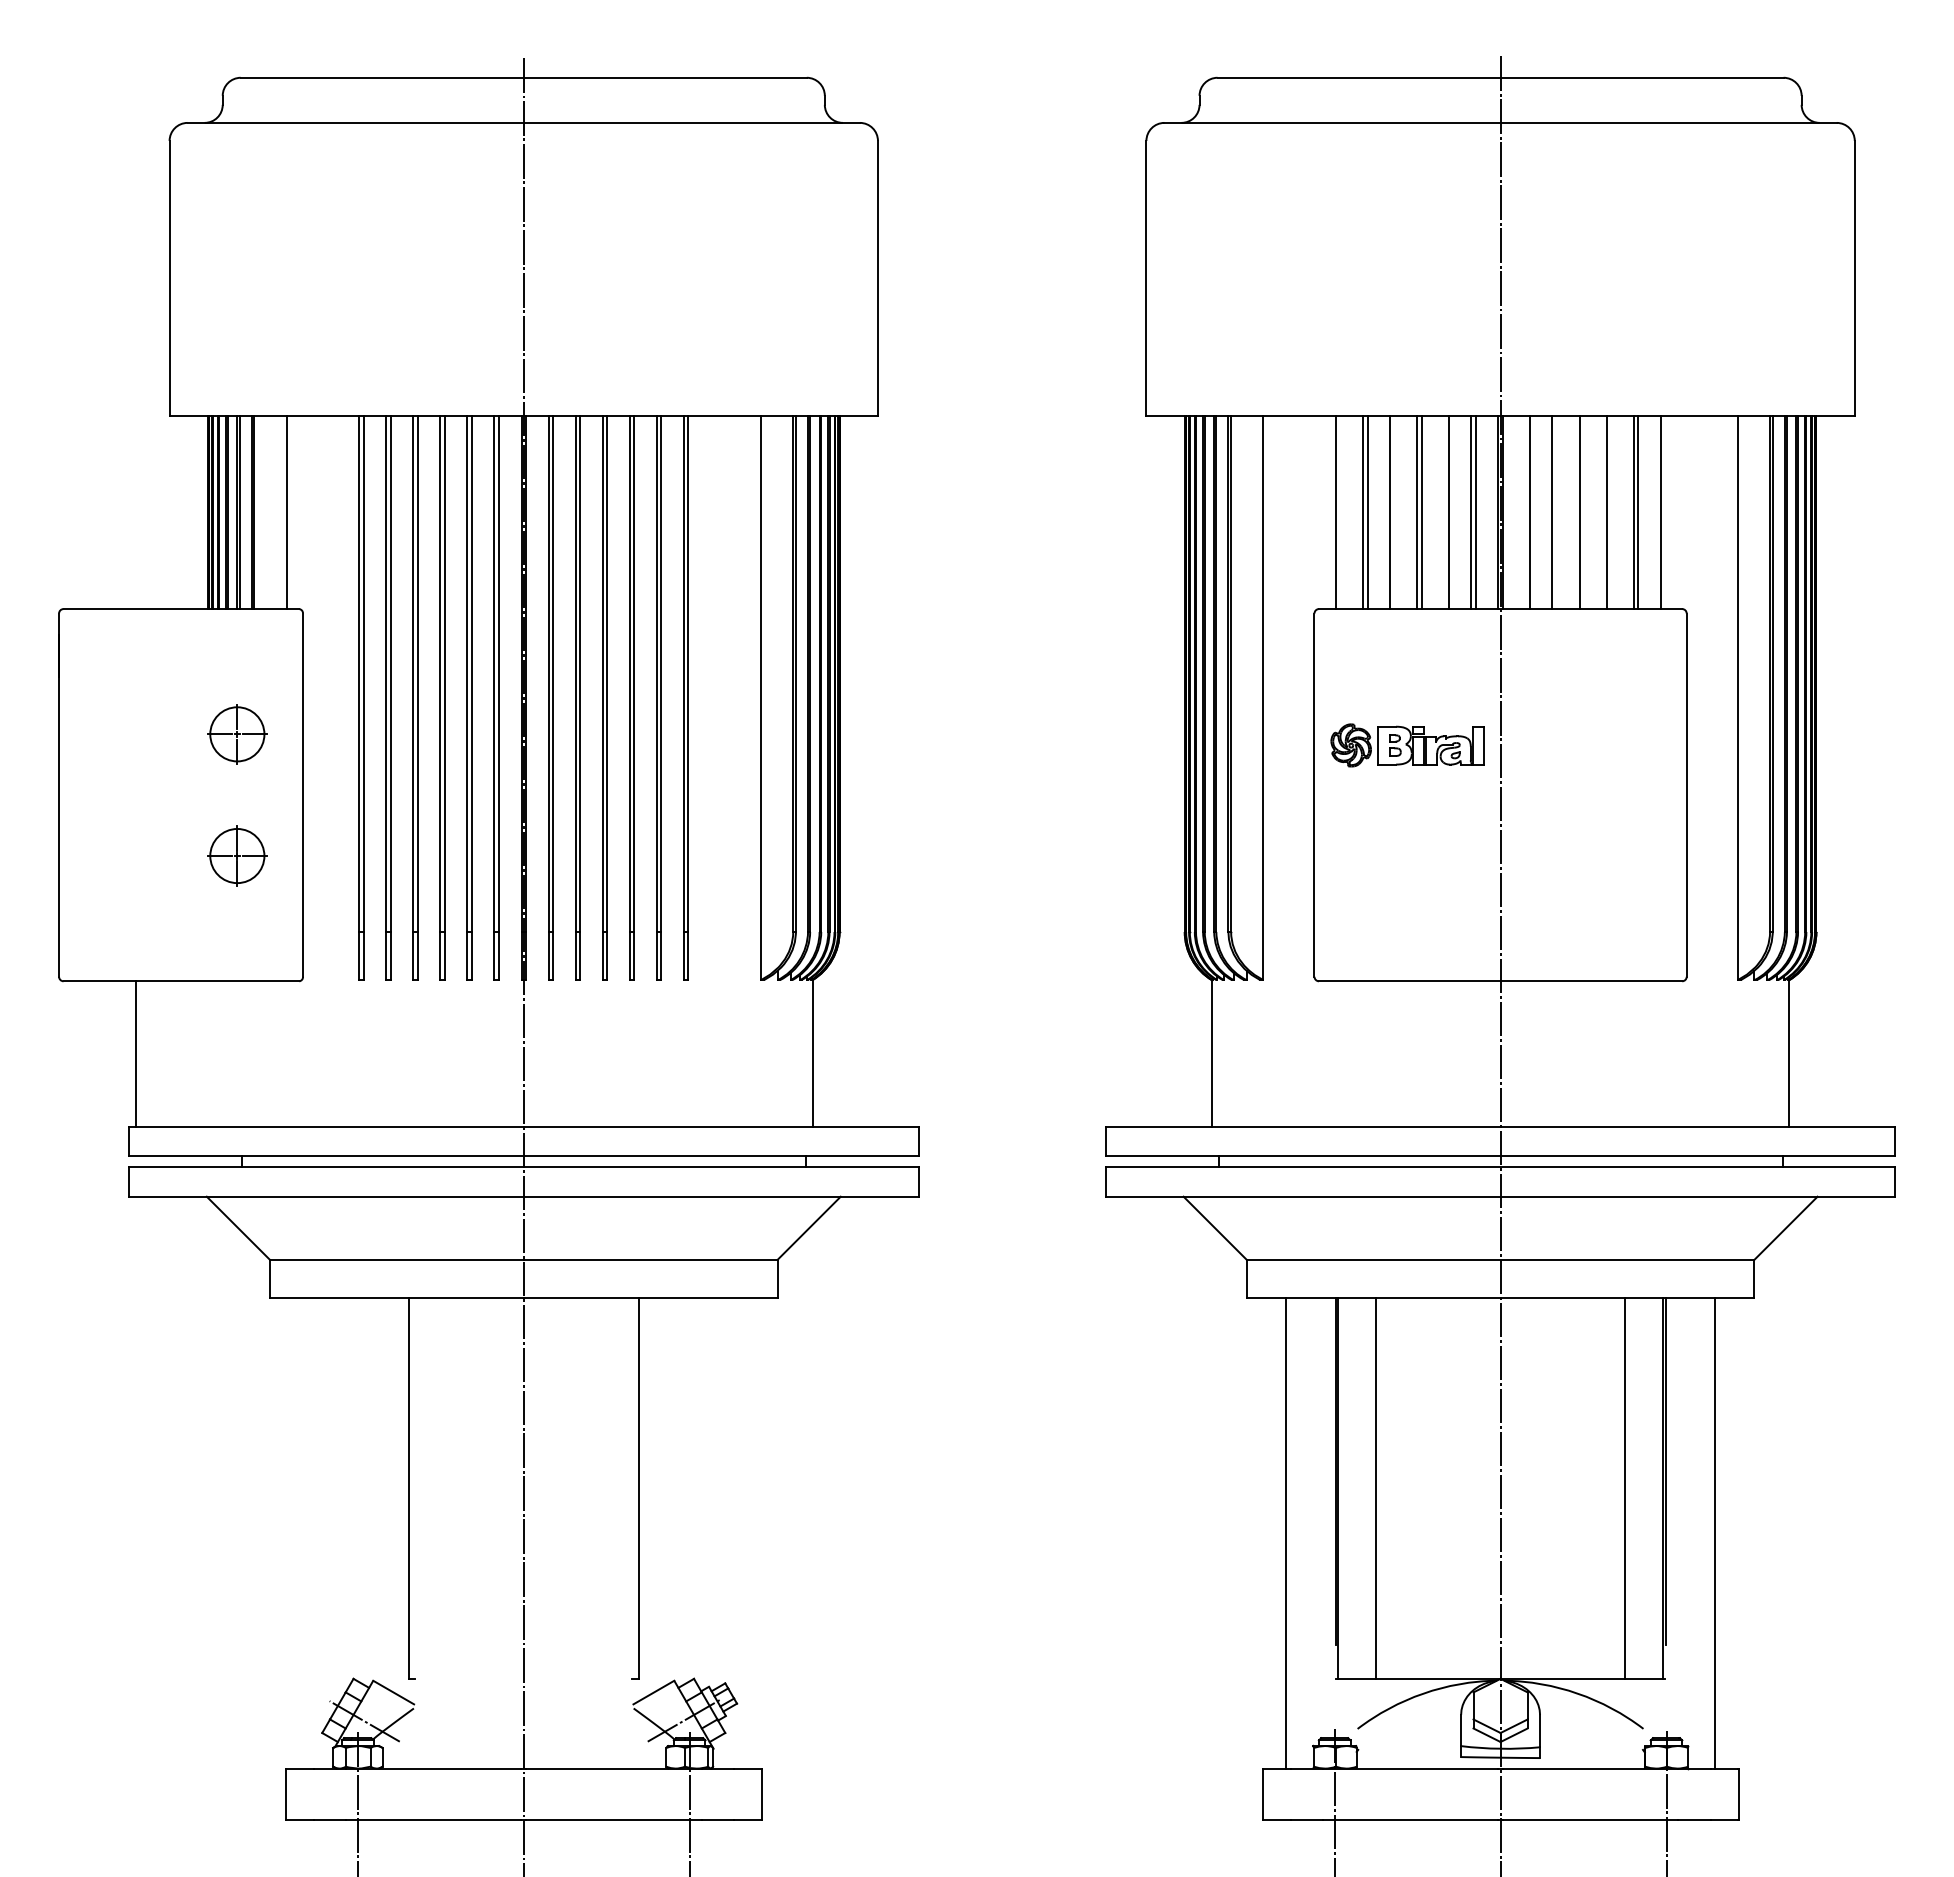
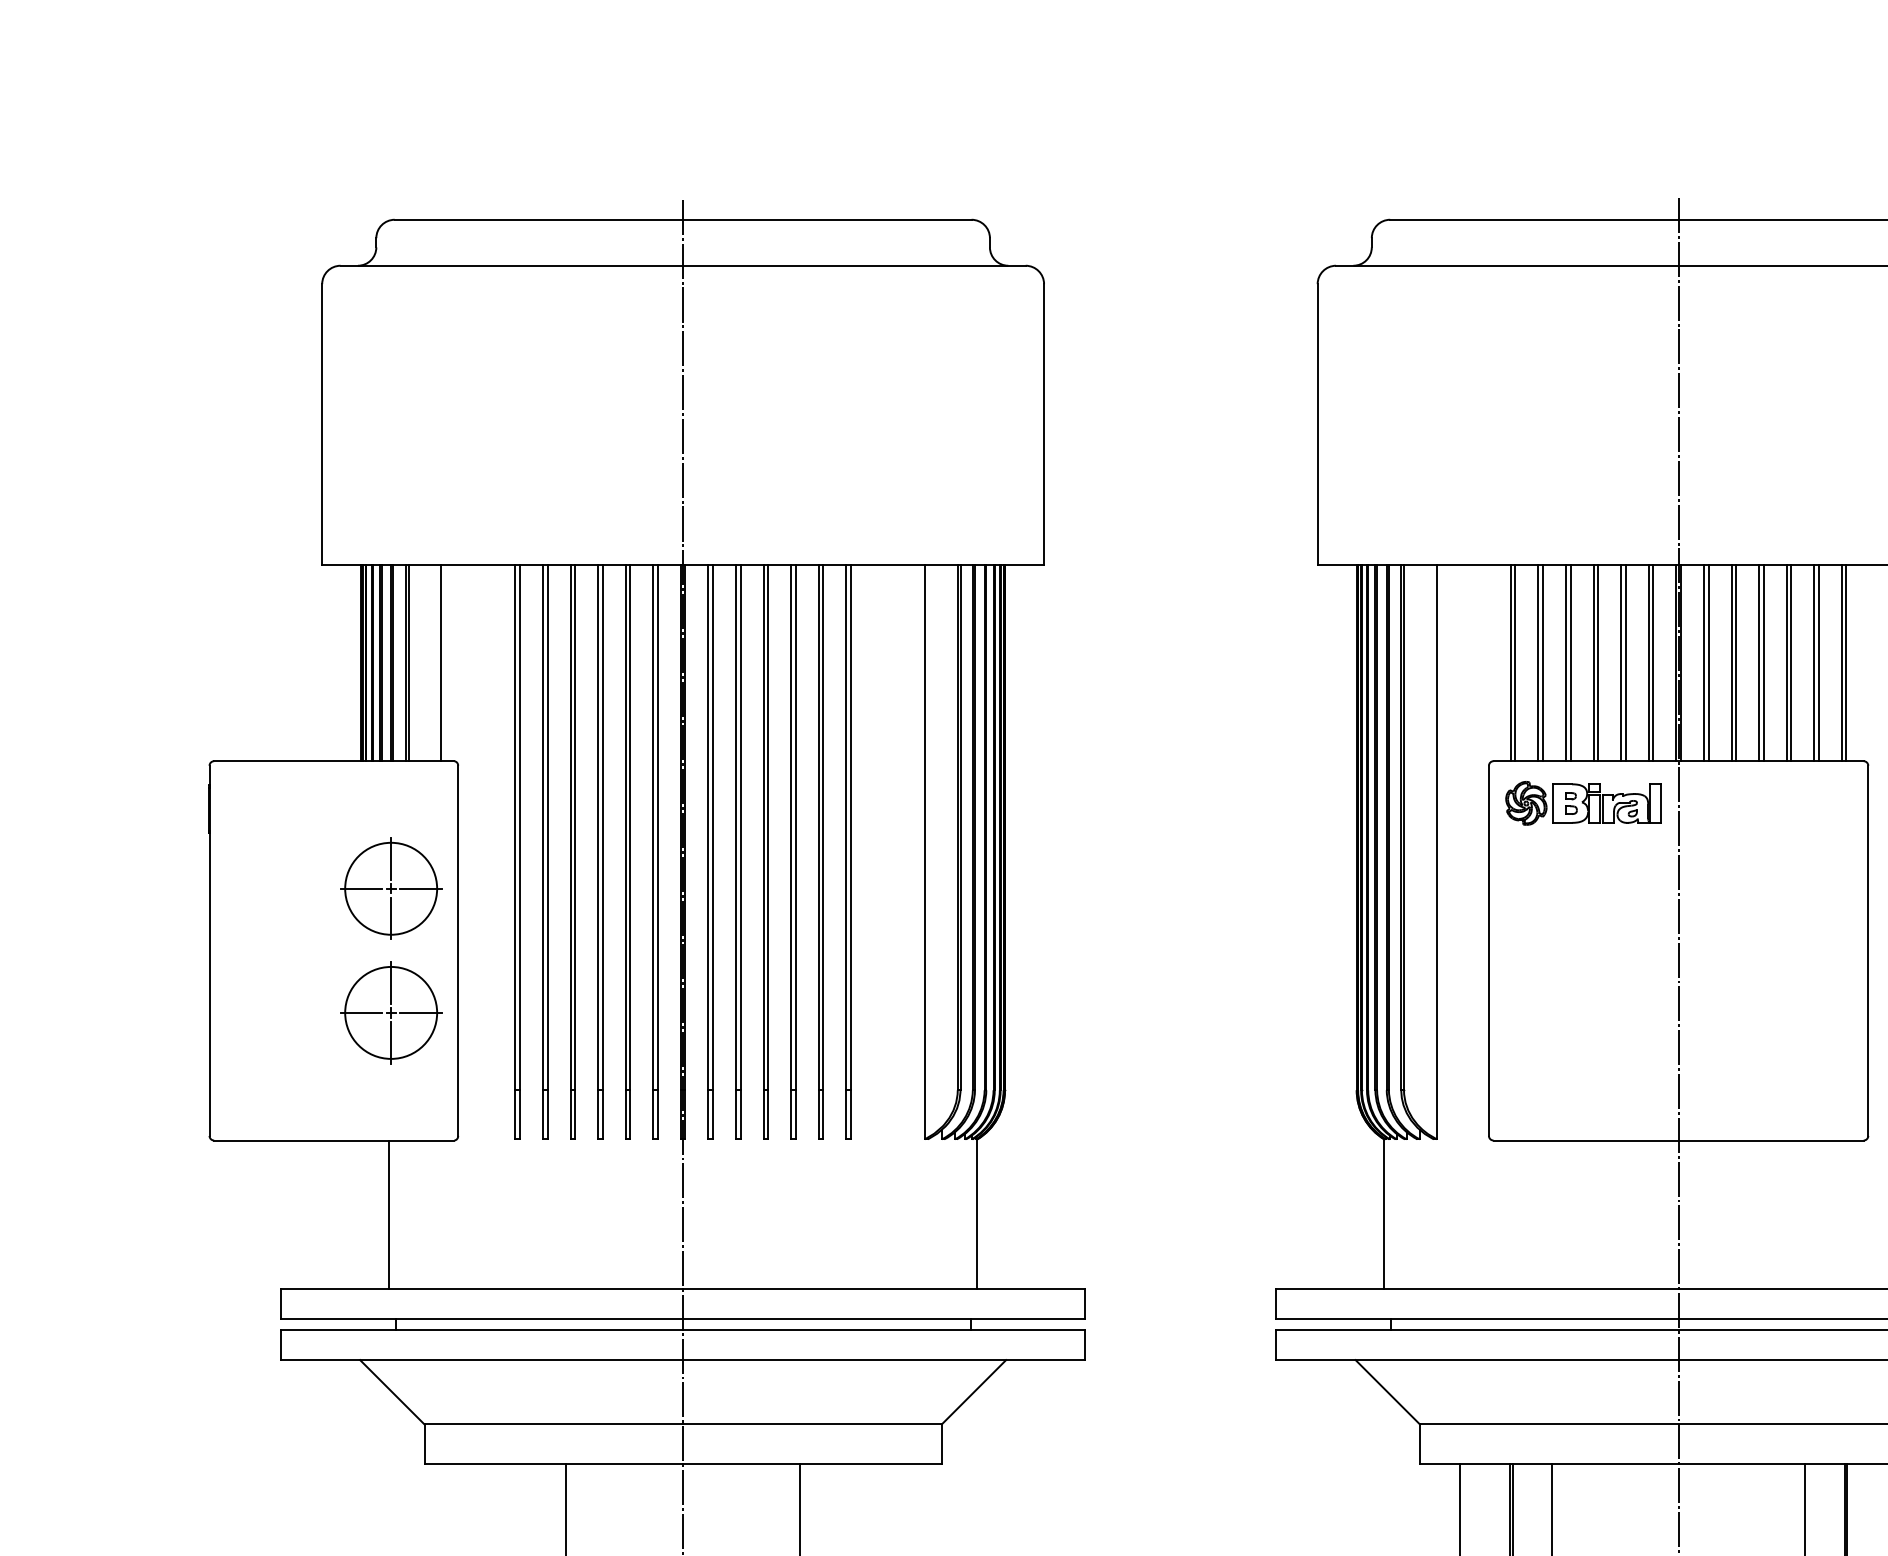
line: (1340, 512) -> (1515, 662), added
line: (1394, 512) -> (1570, 662), added
line: (1444, 512) -> (1621, 662), added
line: (1525, 512) -> (1703, 662), added
line: (1556, 512) -> (1735, 662), added
line: (1584, 512) -> (1764, 662), added
line: (1611, 512) -> (1791, 662), added
line: (1665, 512) -> (1846, 662), added
part: (237, 734) -> (391, 889), size x1.67
part: (1407, 745) -> (1583, 803), moved
part: (237, 855) -> (391, 1012), size x1.67
line: (136, 1053) -> (389, 1214), moved

